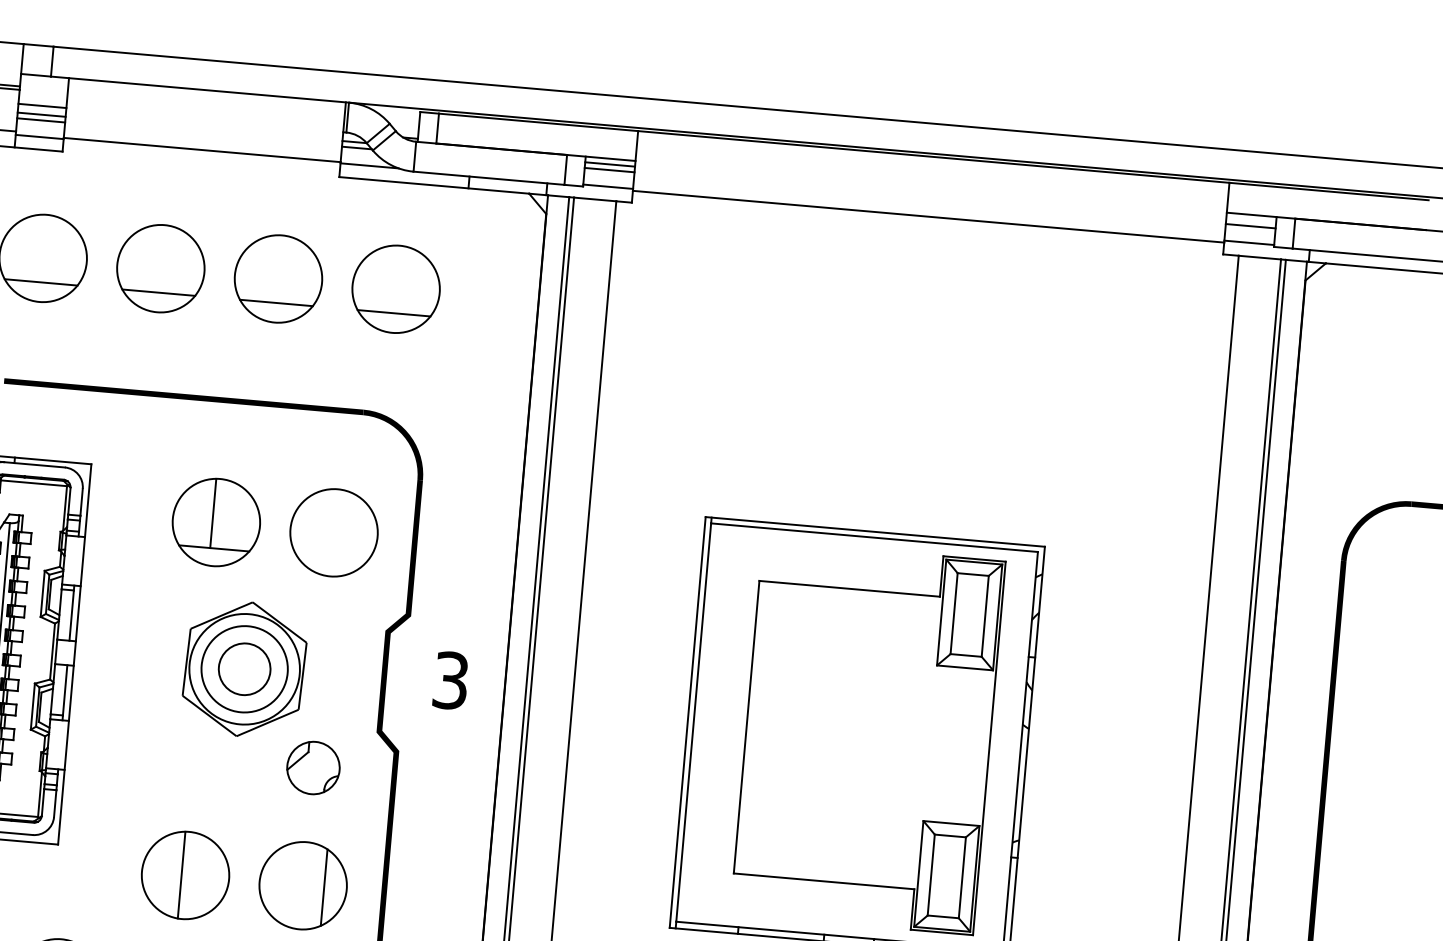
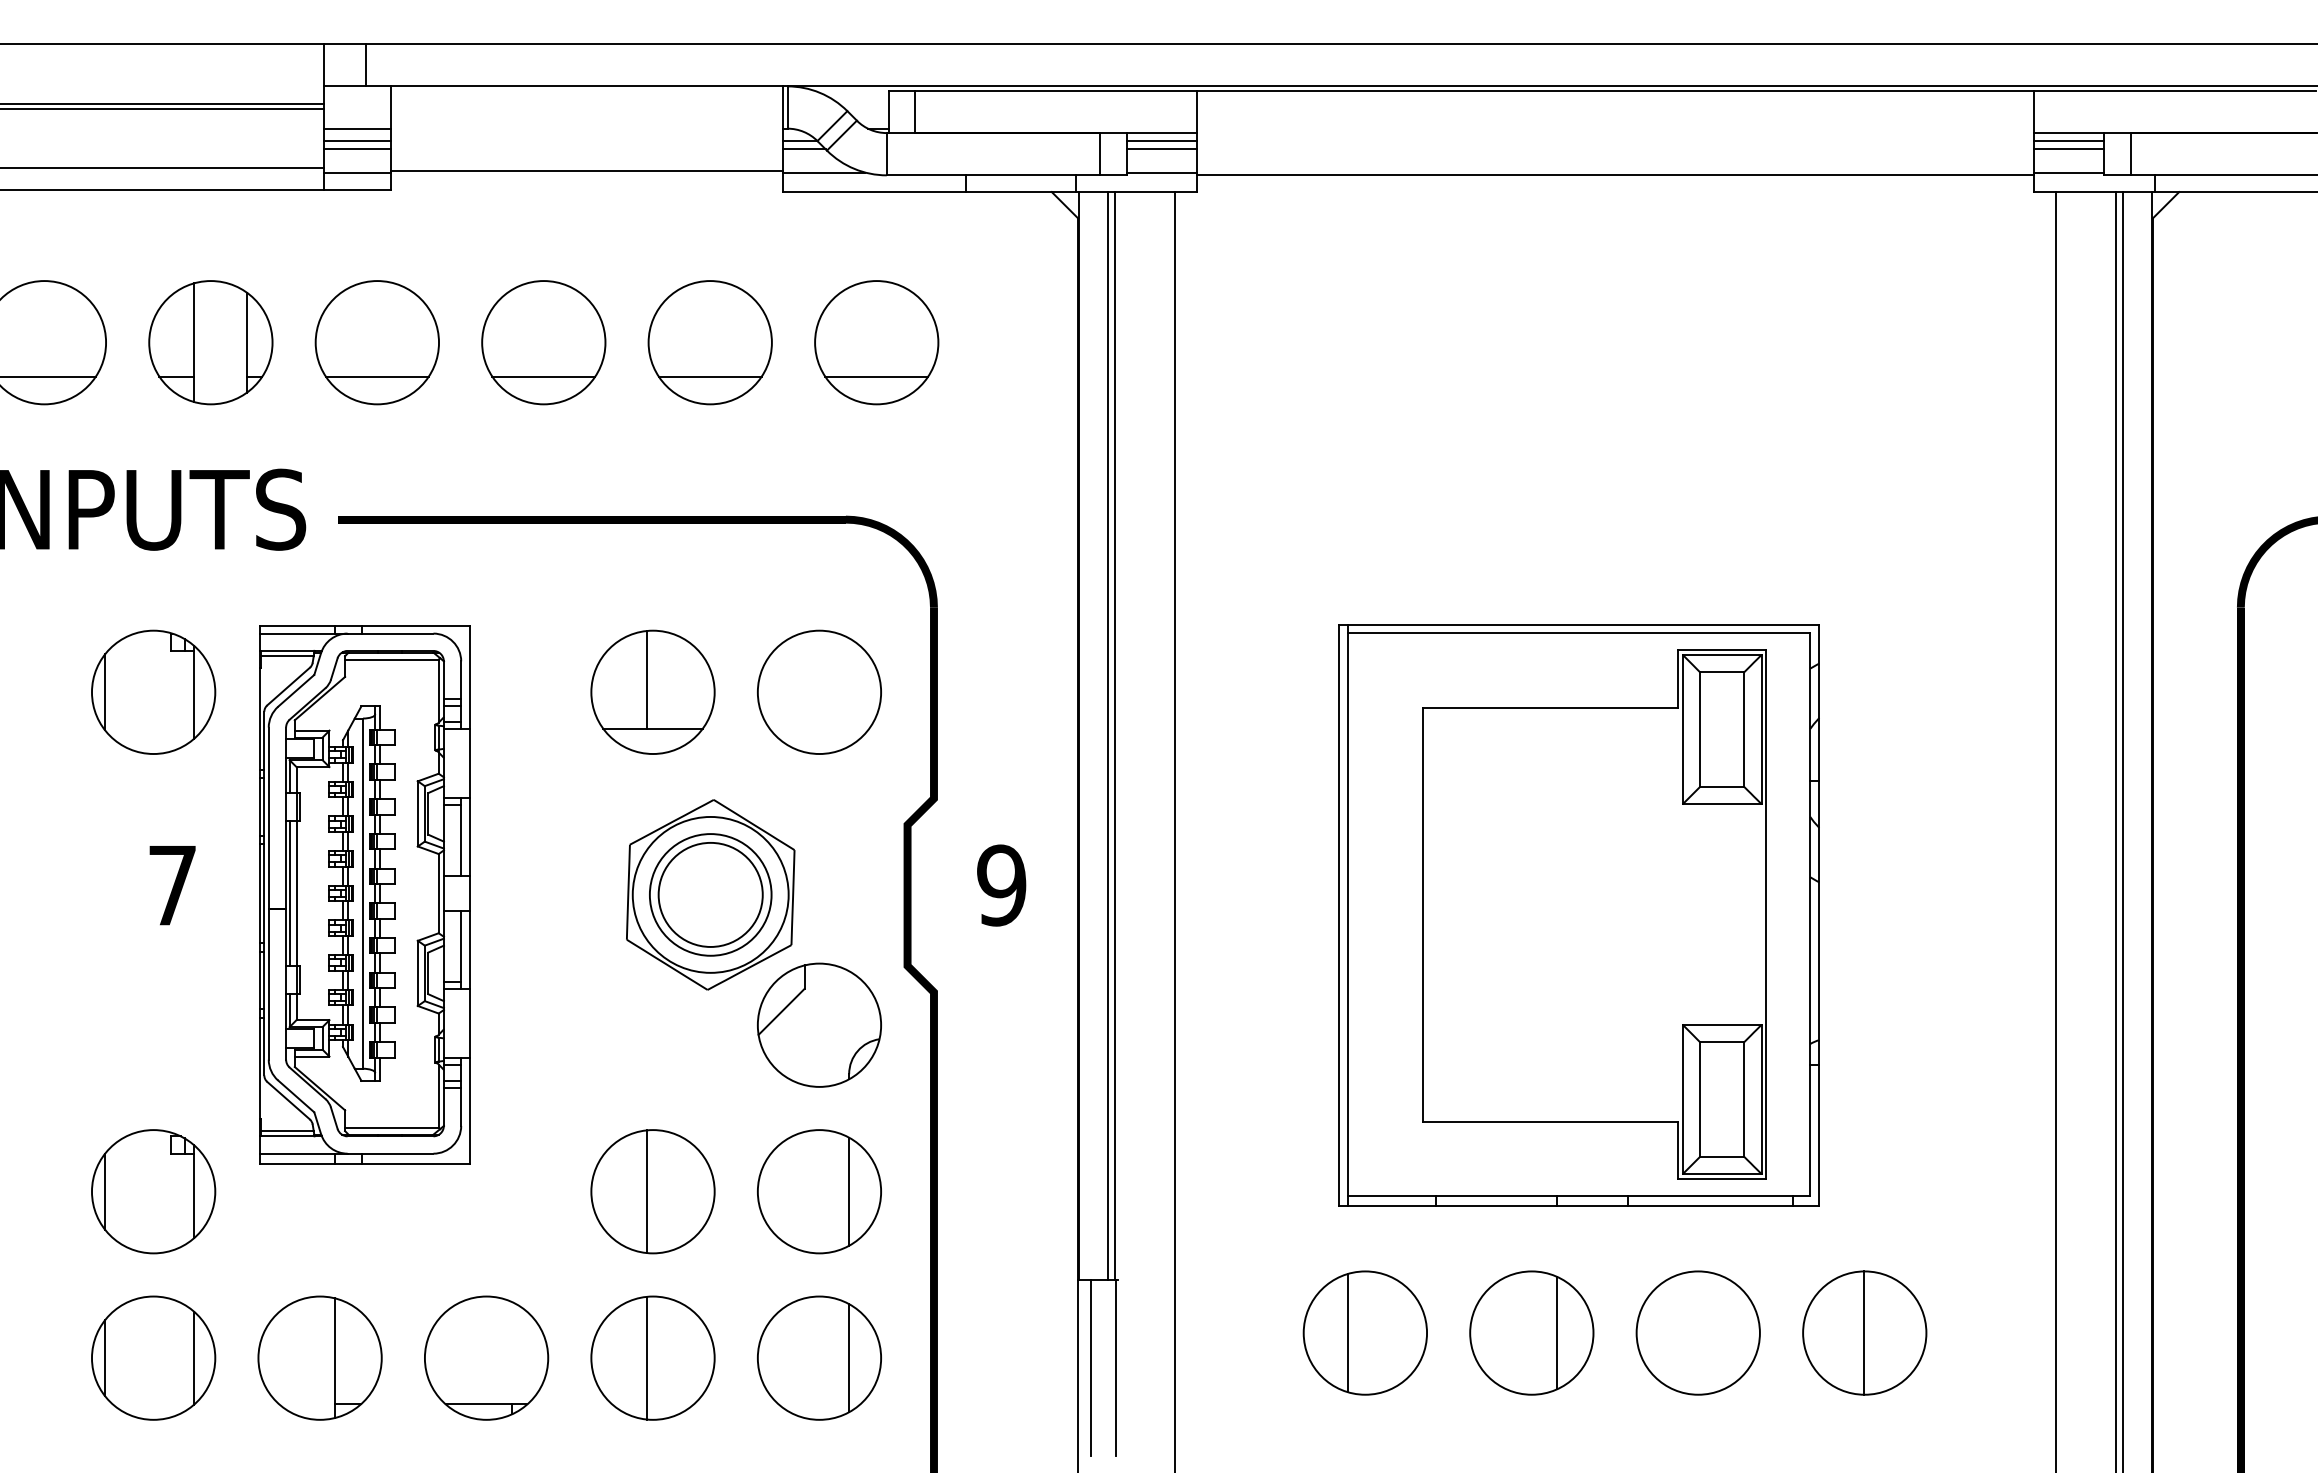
line: (1250, 220) -> (2068, 141), added
circle: (244, 668) -> (710, 894), size x1.43
text: (450, 680) -> (1001, 885), 3 -> 9
part: (313, 767) -> (819, 1024), size x1.67

